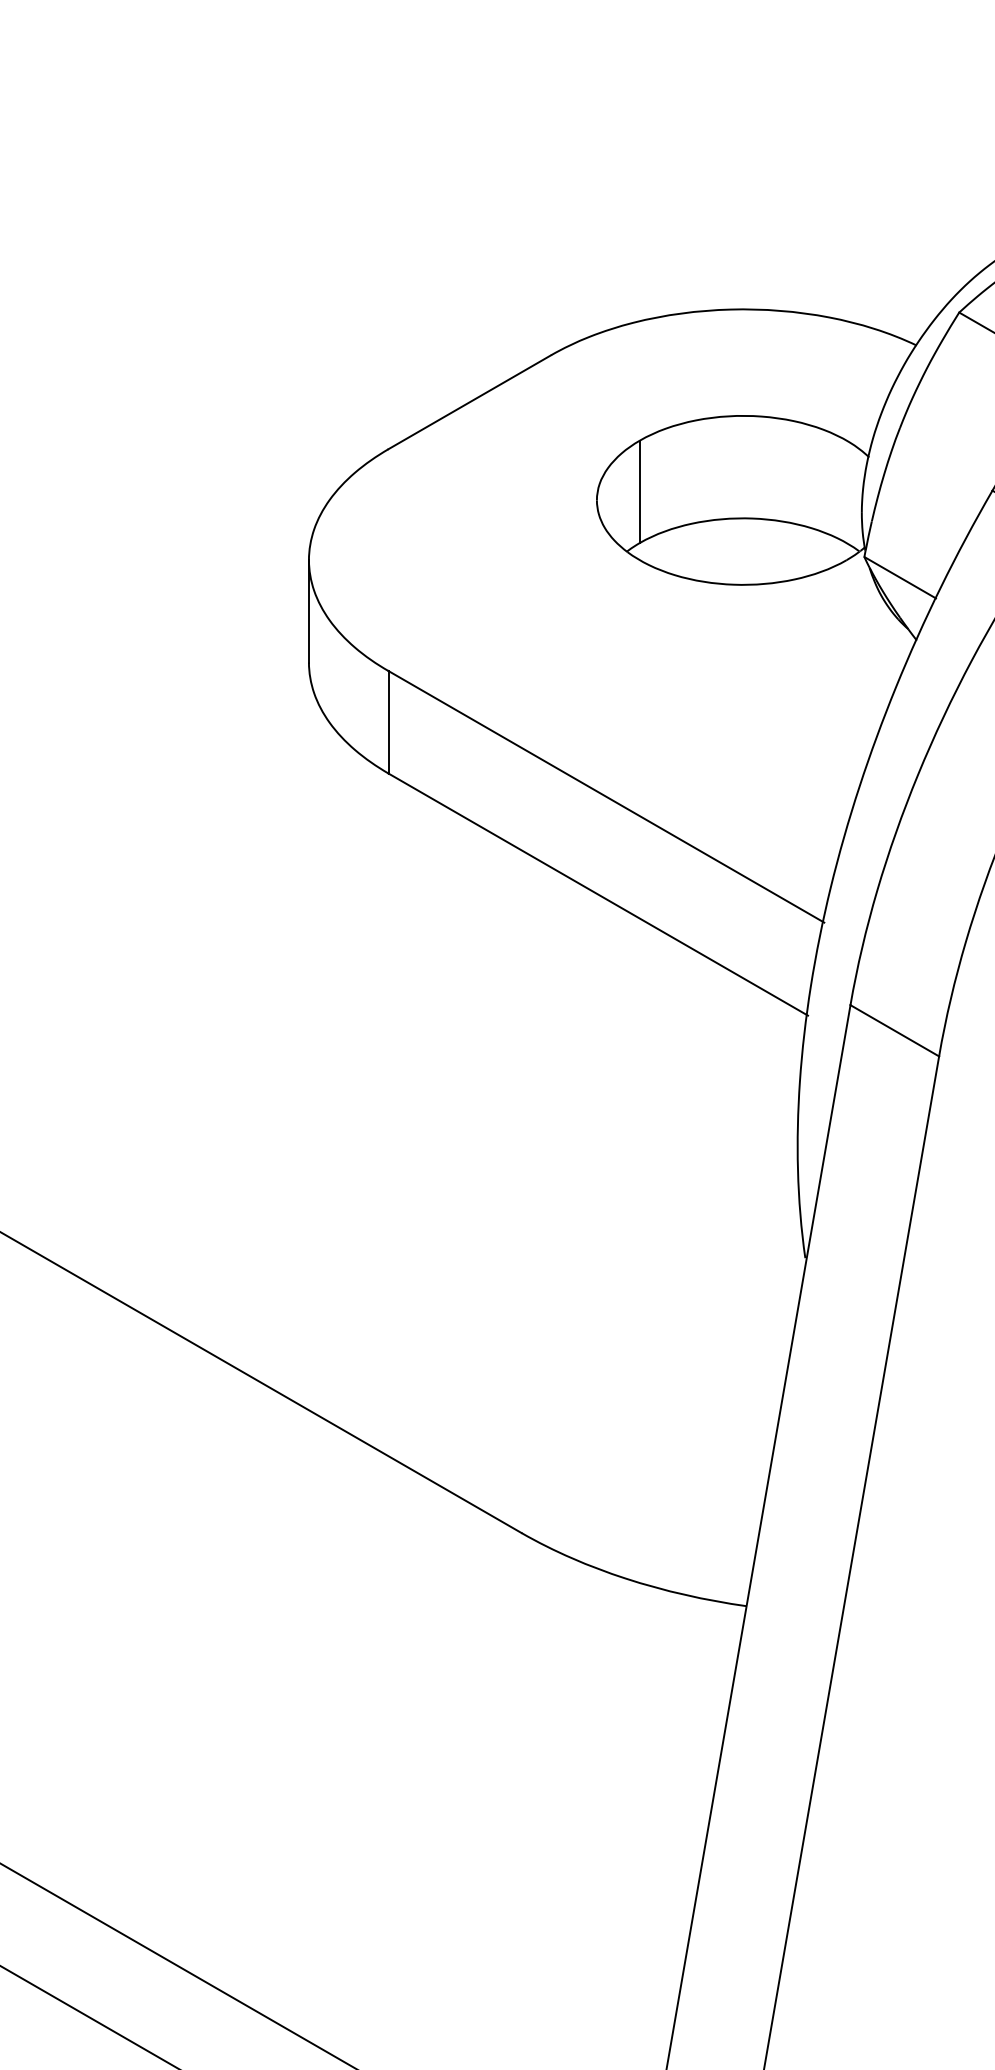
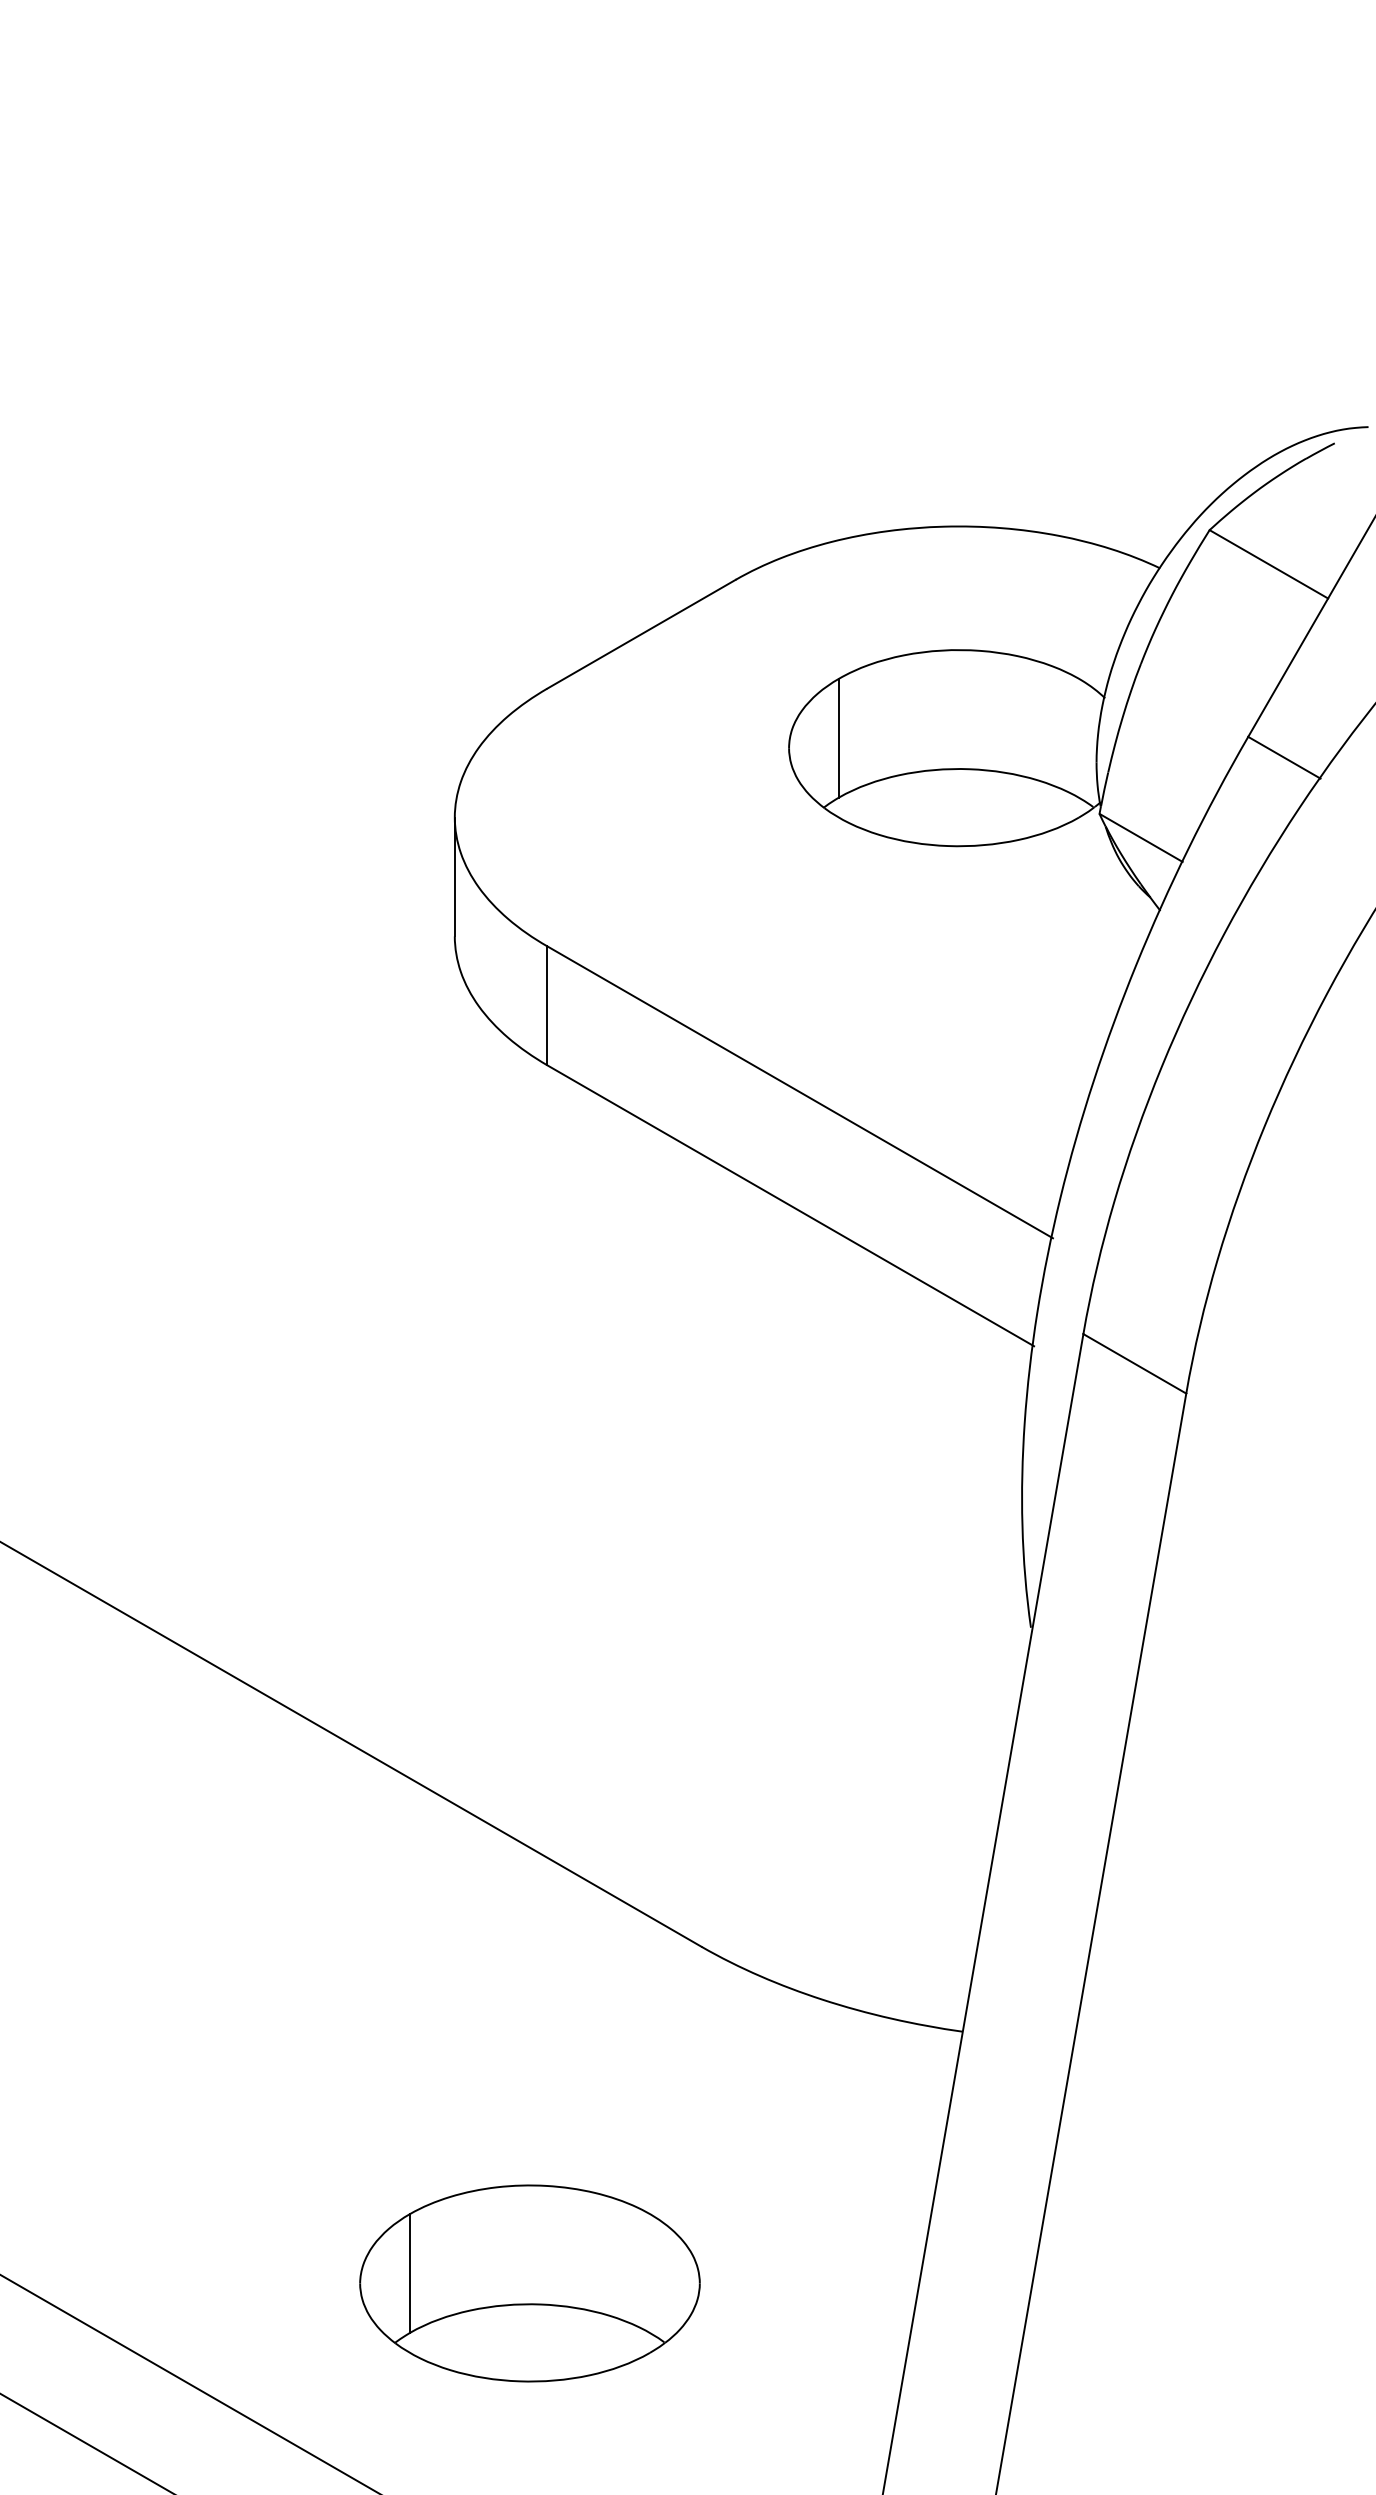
part: (373, 1823) -> (529, 2283), added

